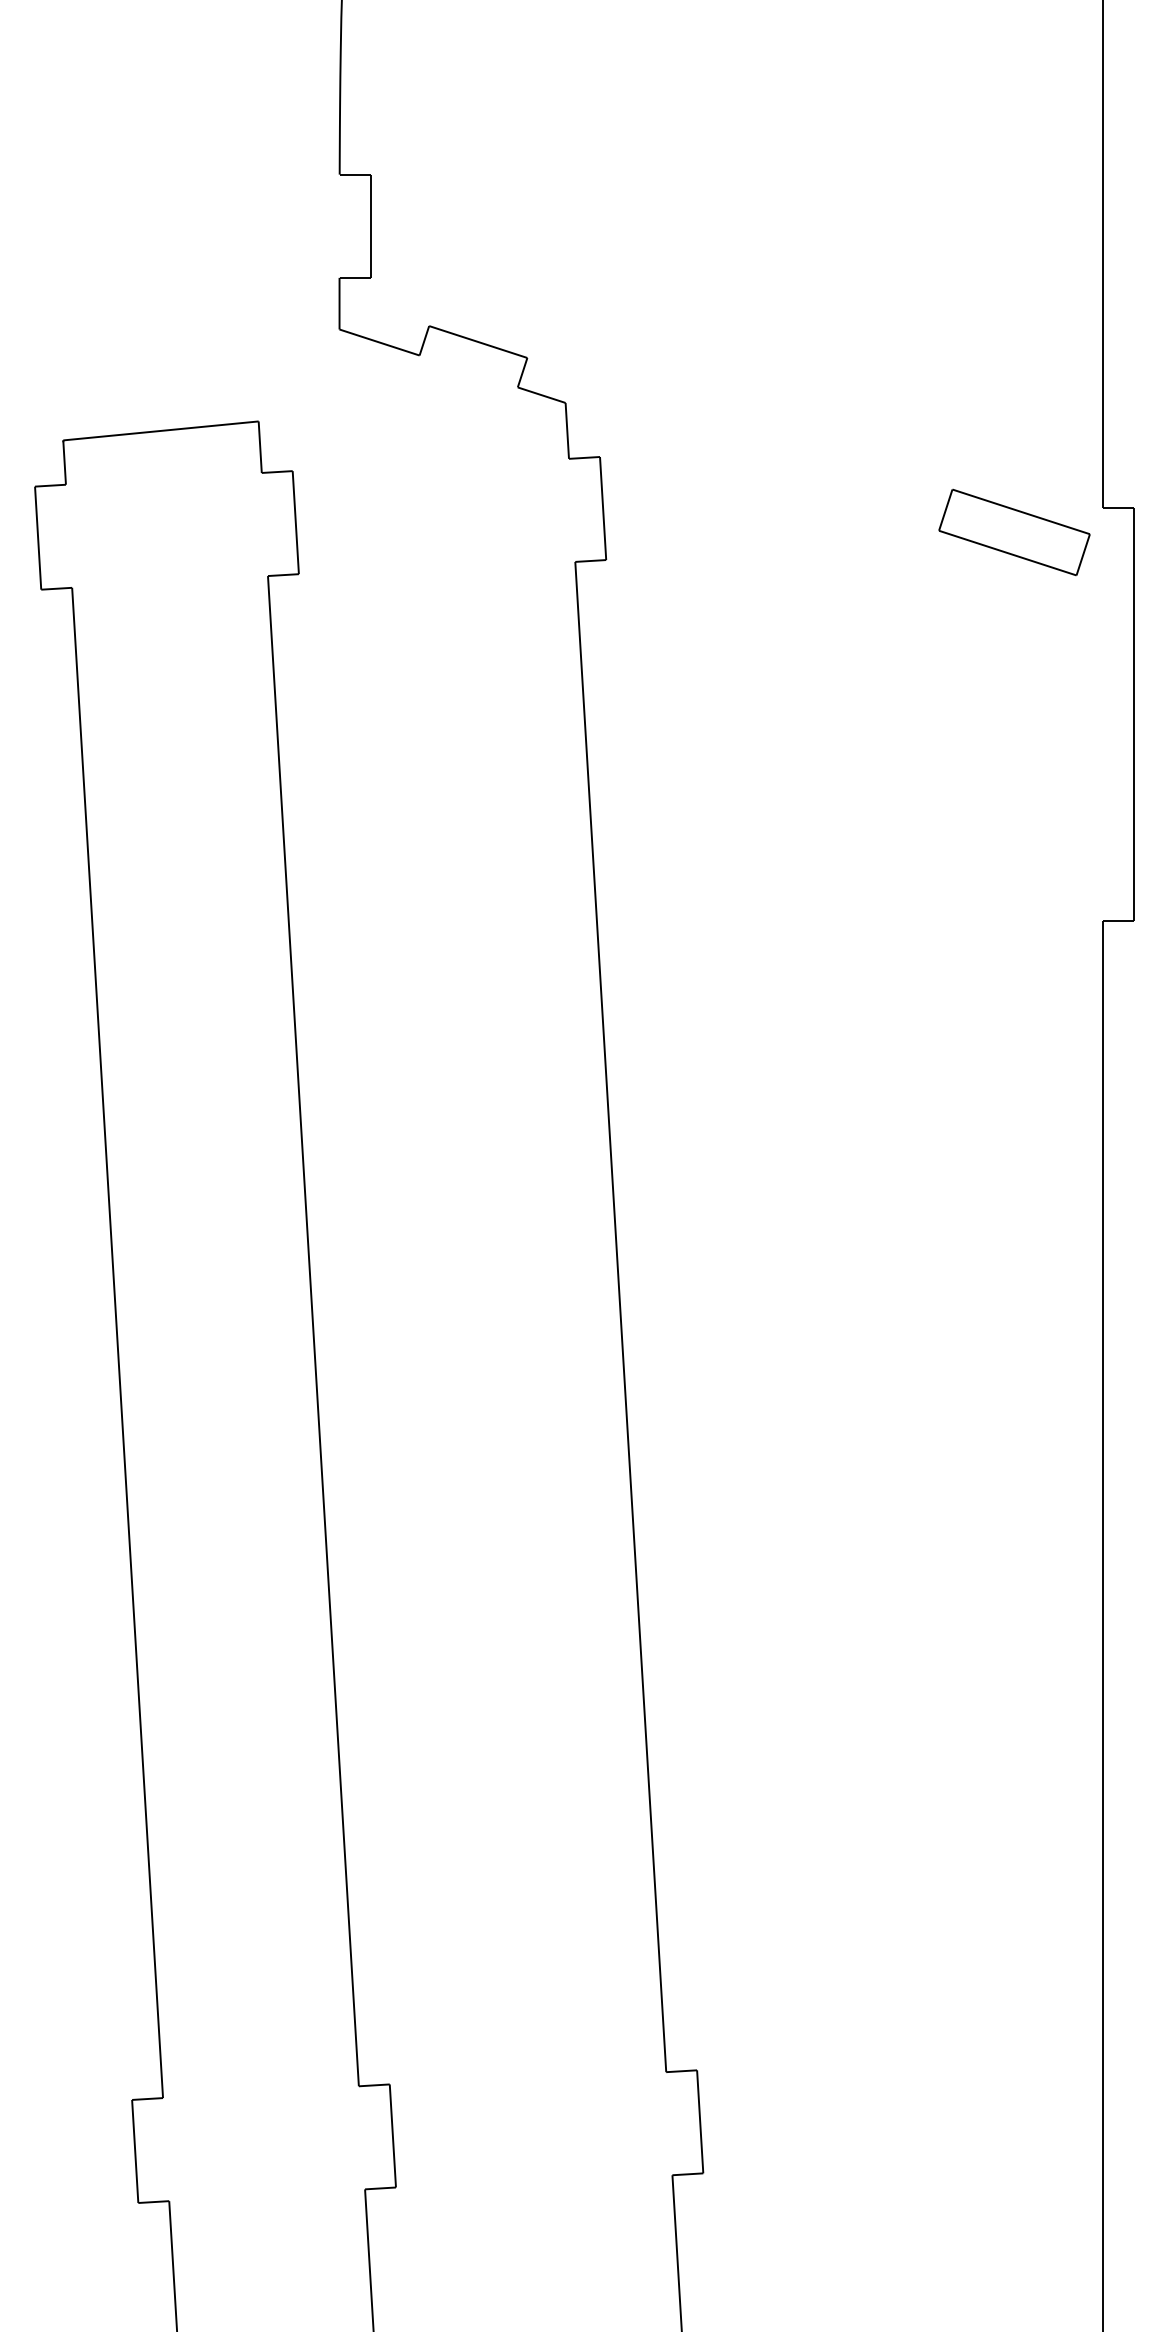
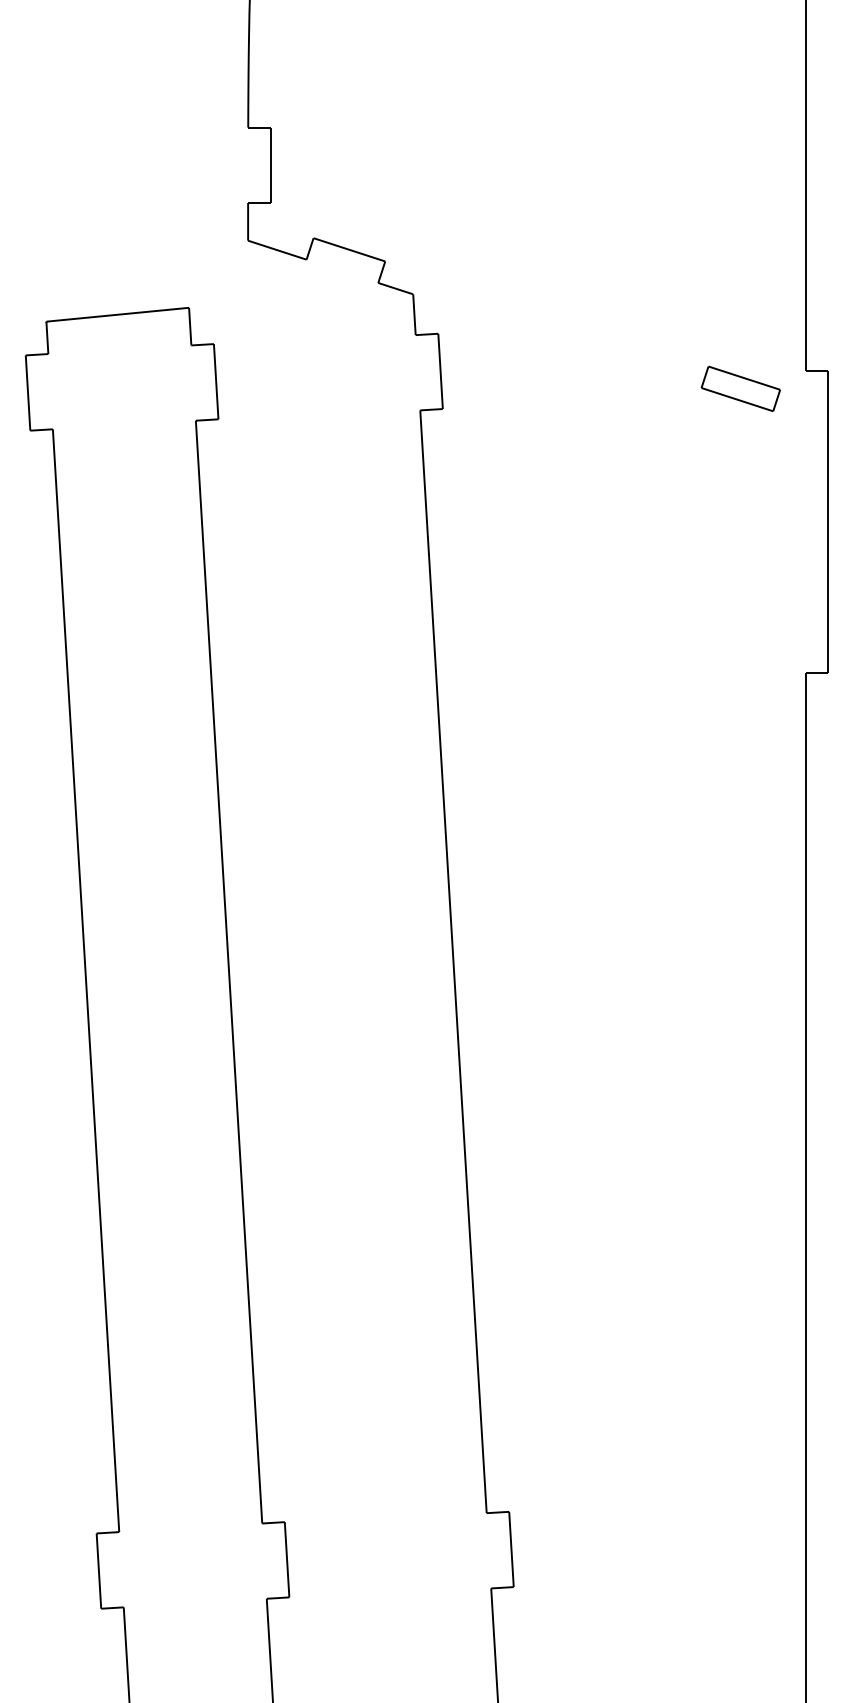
part: (1013, 532) -> (740, 388), size x0.71

